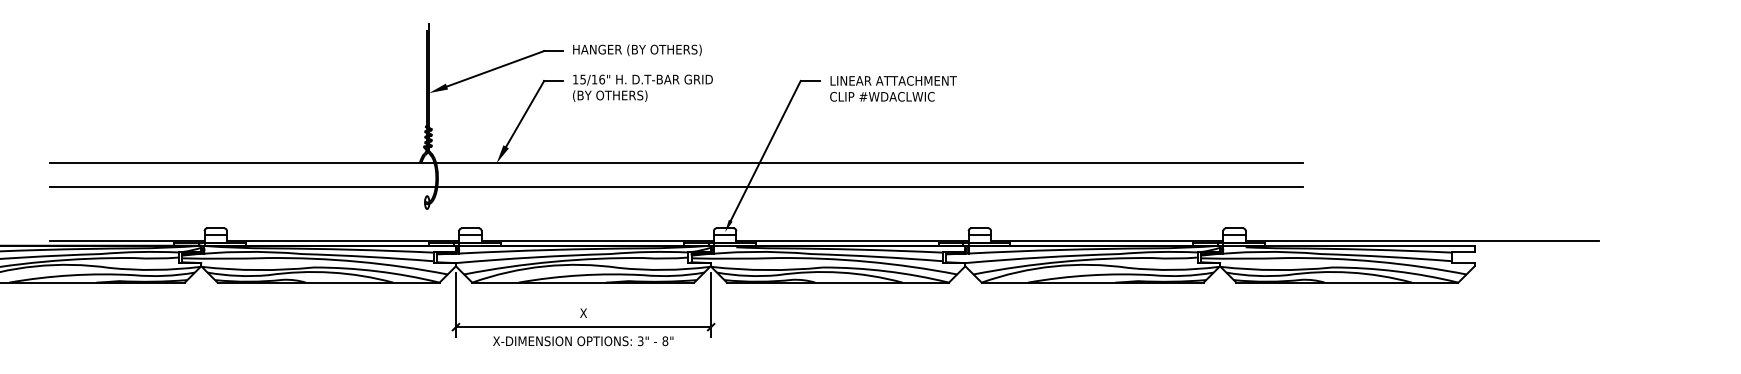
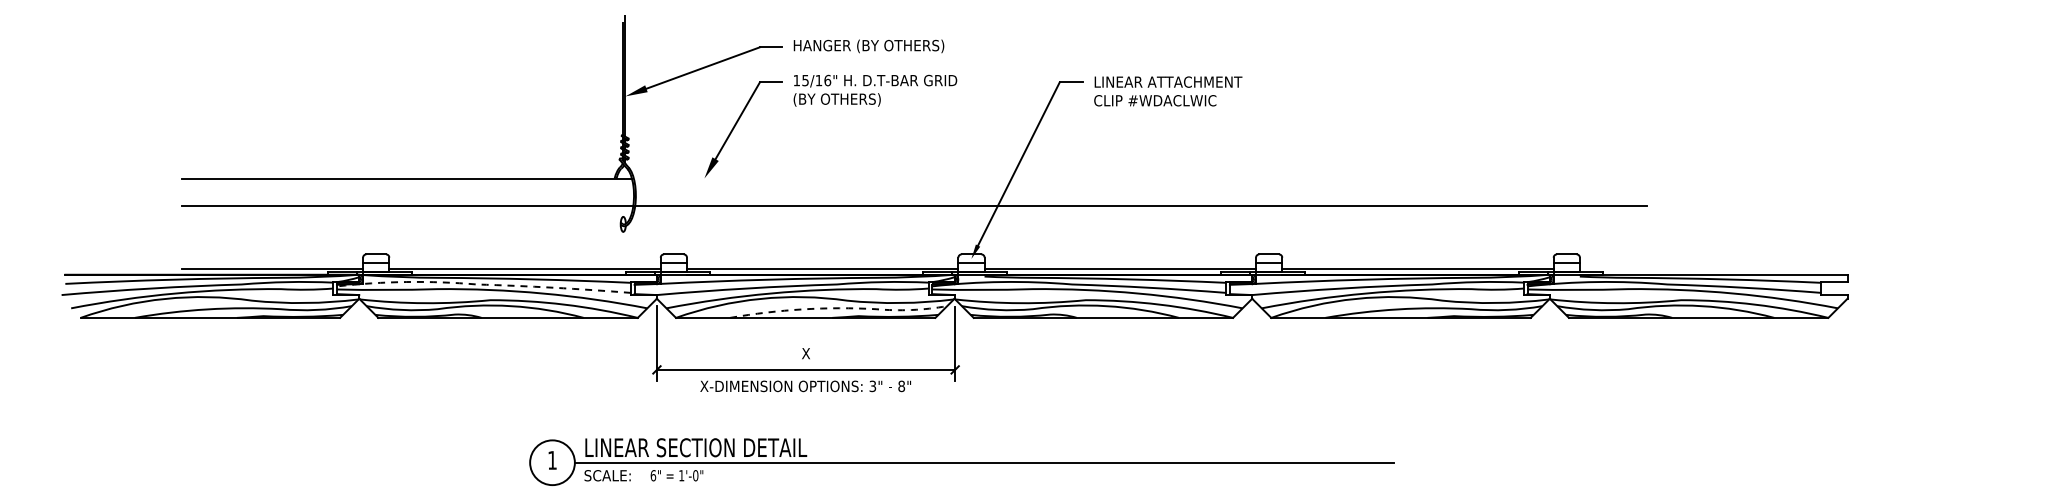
line: (869, 163) -> (1140, 178), removed
line: (1421, 241) -> (1785, 269), removed
line: (304, 254) -> (479, 284), solid -> dashed
line: (612, 274) -> (839, 308), solid -> dashed

